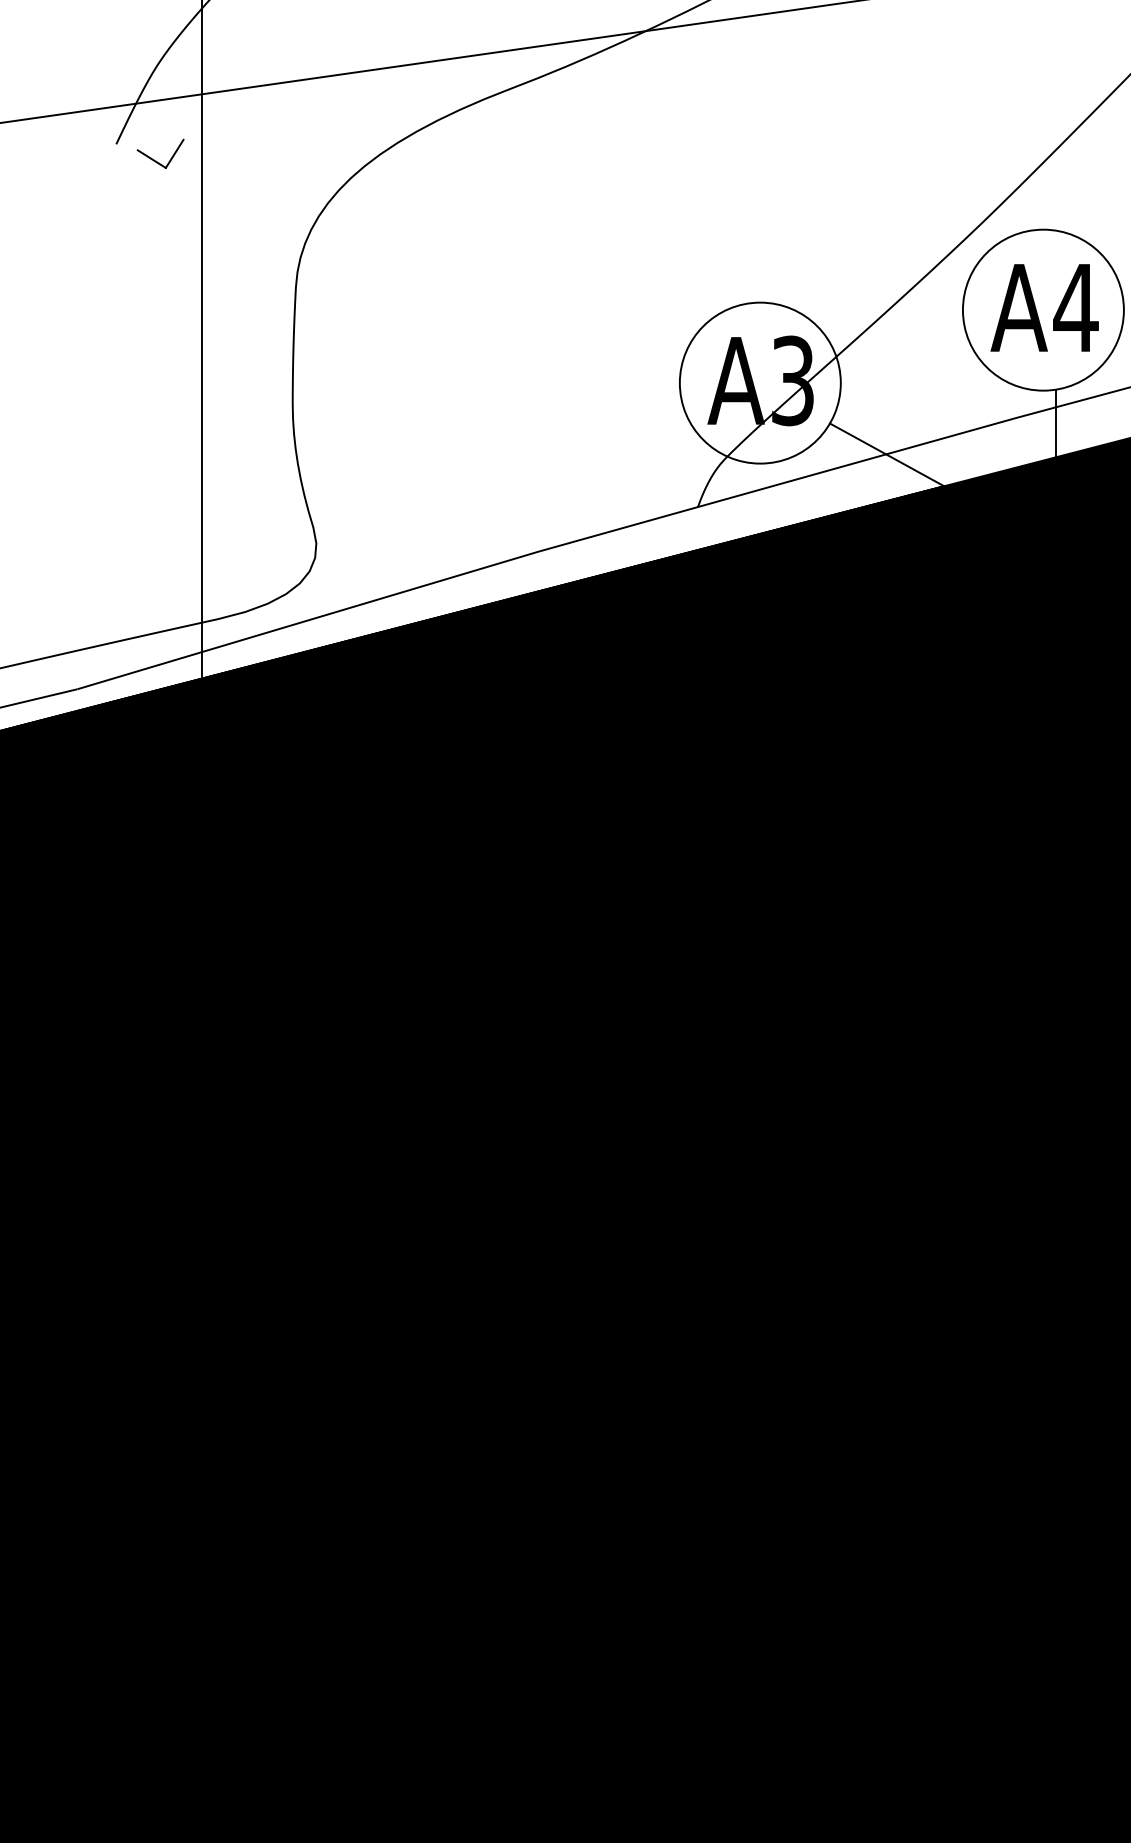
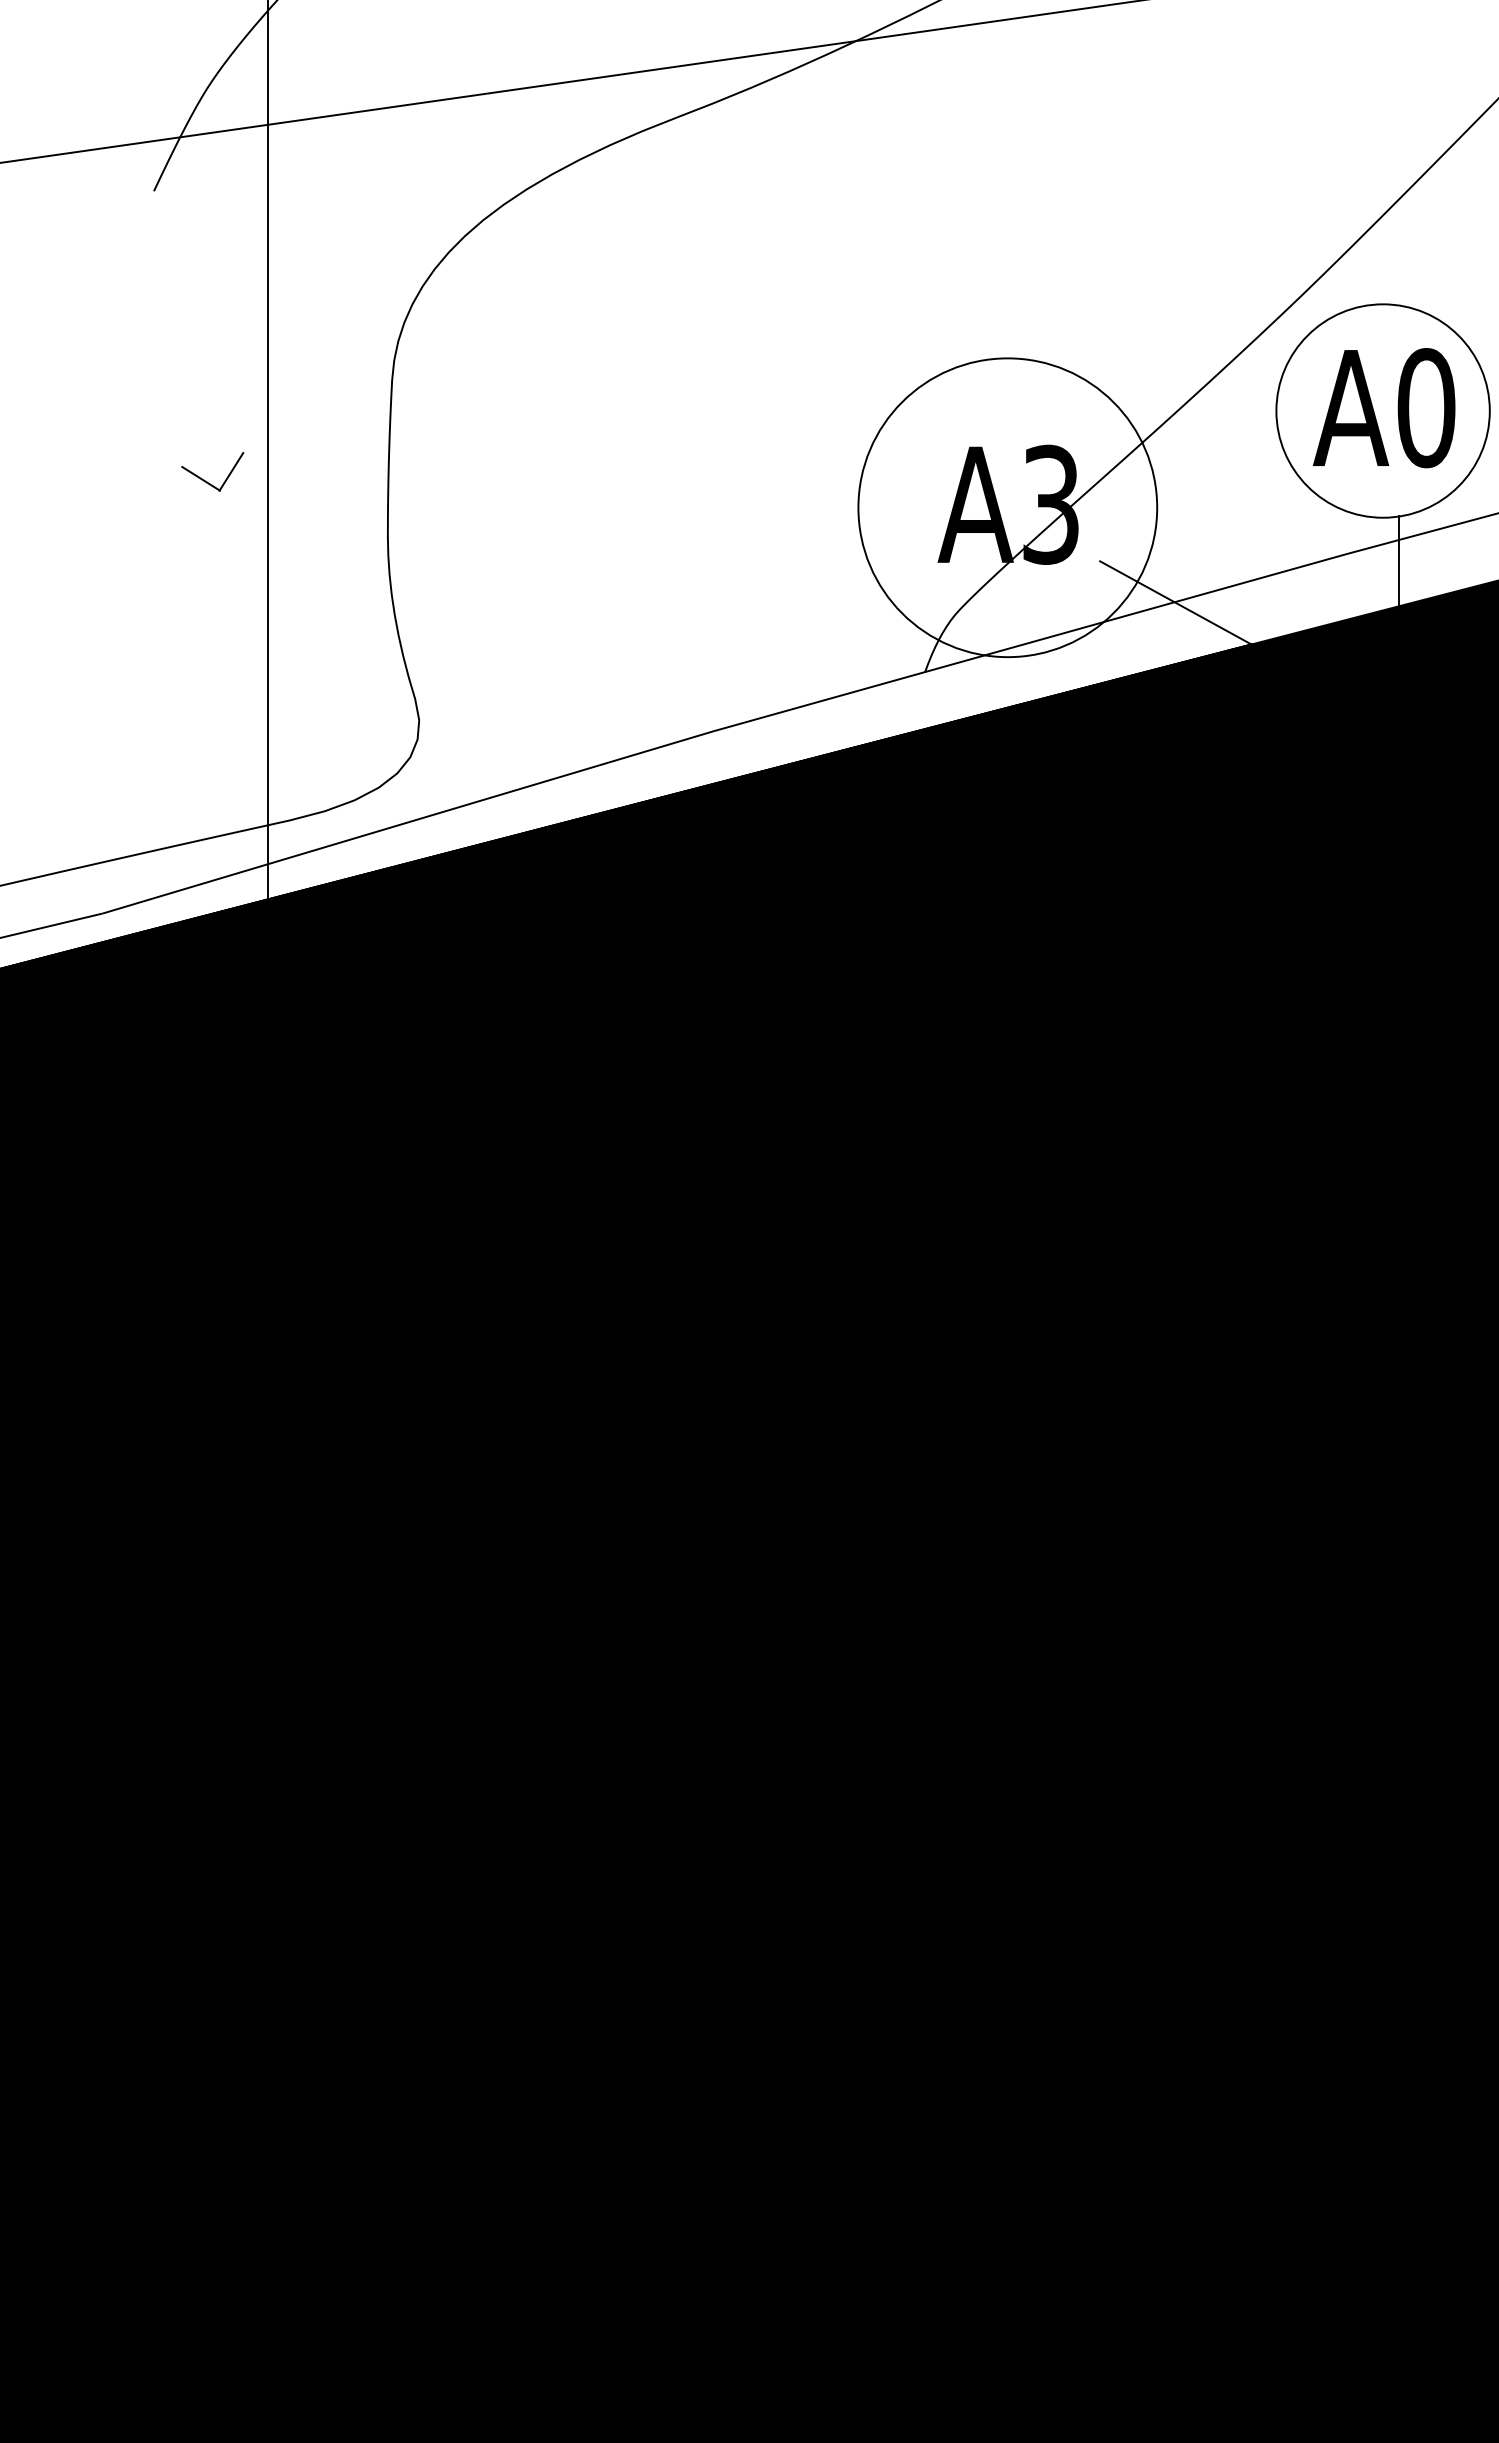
part: (156, 161) -> (207, 481), moved
text: (1075, 308) -> (1425, 408), A4 -> A0
circle: (760, 382) -> (1007, 507), size x1.4

